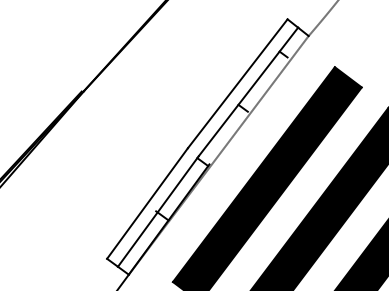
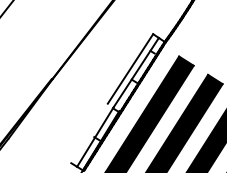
line: (147, 203) -> (89, 133), removed

